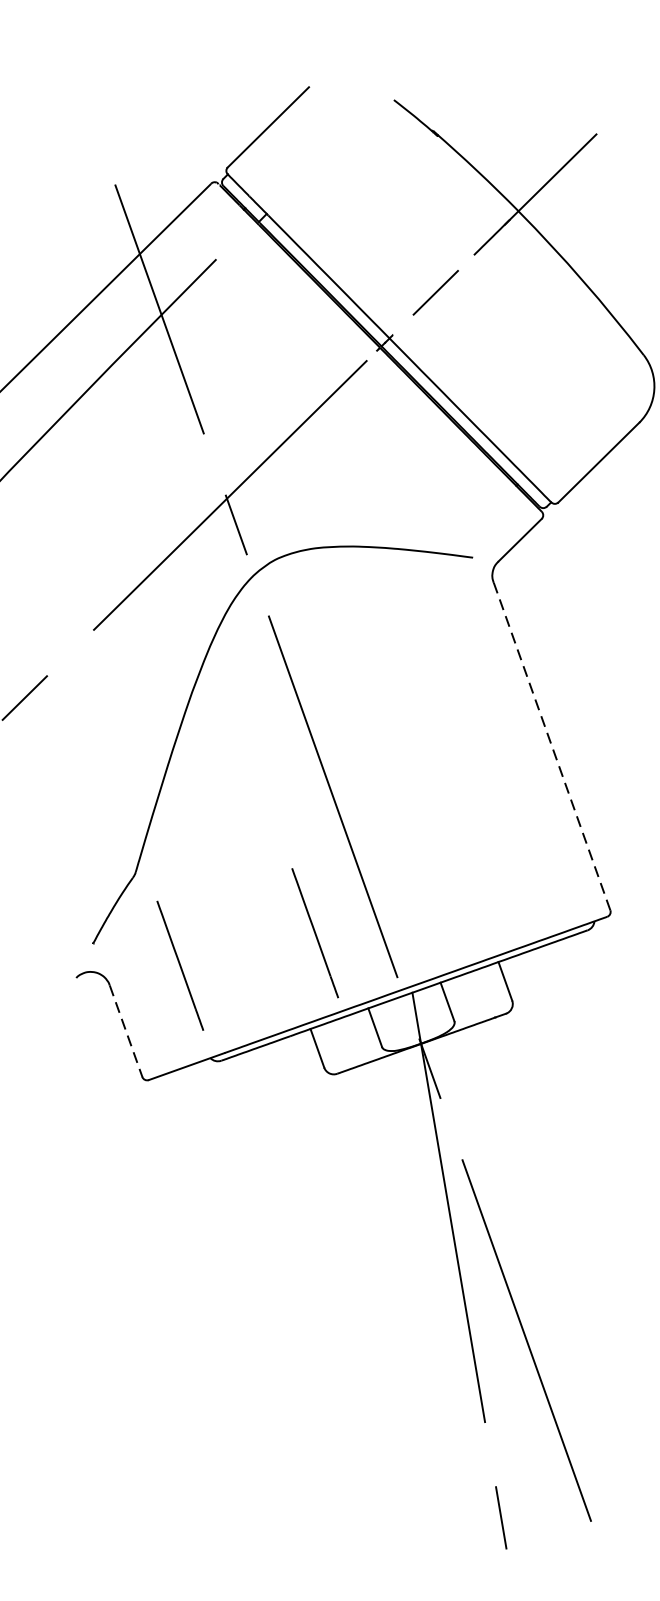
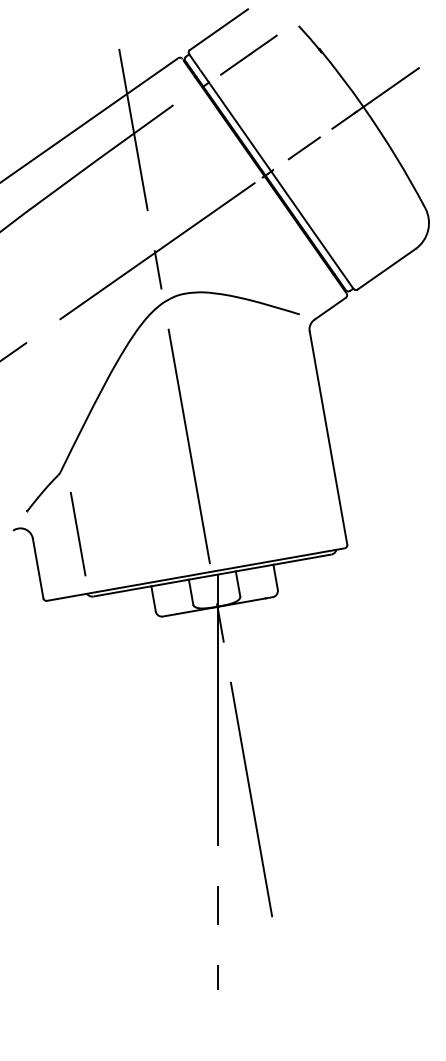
line: (321, 158) -> (248, 54), added
line: (551, 745) -> (328, 437), dashed -> solid
line: (314, 933) -> (163, 528), removed
line: (126, 1032) -> (38, 569), dashed -> solid

